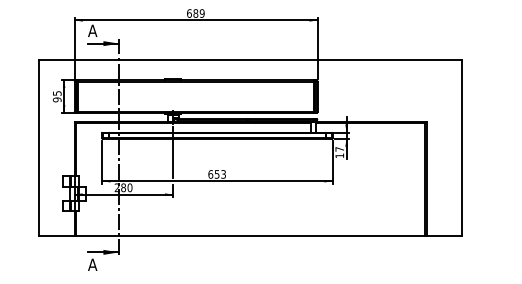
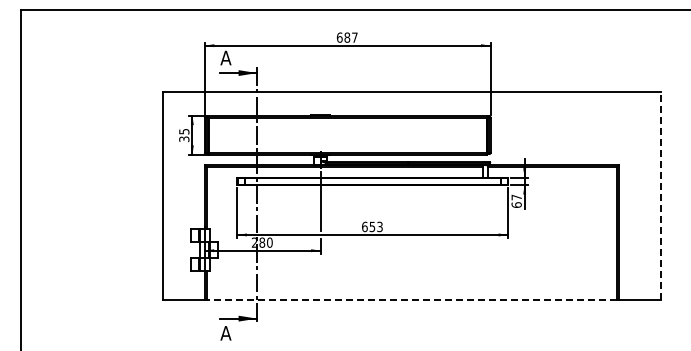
text: (201, 13) -> (354, 37), 689 -> 687
text: (57, 100) -> (184, 139), 95 -> 35
line: (462, 147) -> (660, 195), solid -> dashed
text: (339, 155) -> (516, 204), 17 -> 67
line: (250, 236) -> (411, 299), solid -> dashed

